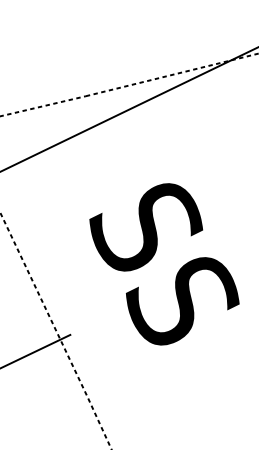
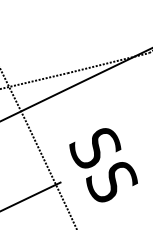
text: (164, 264) -> (103, 165), moved

